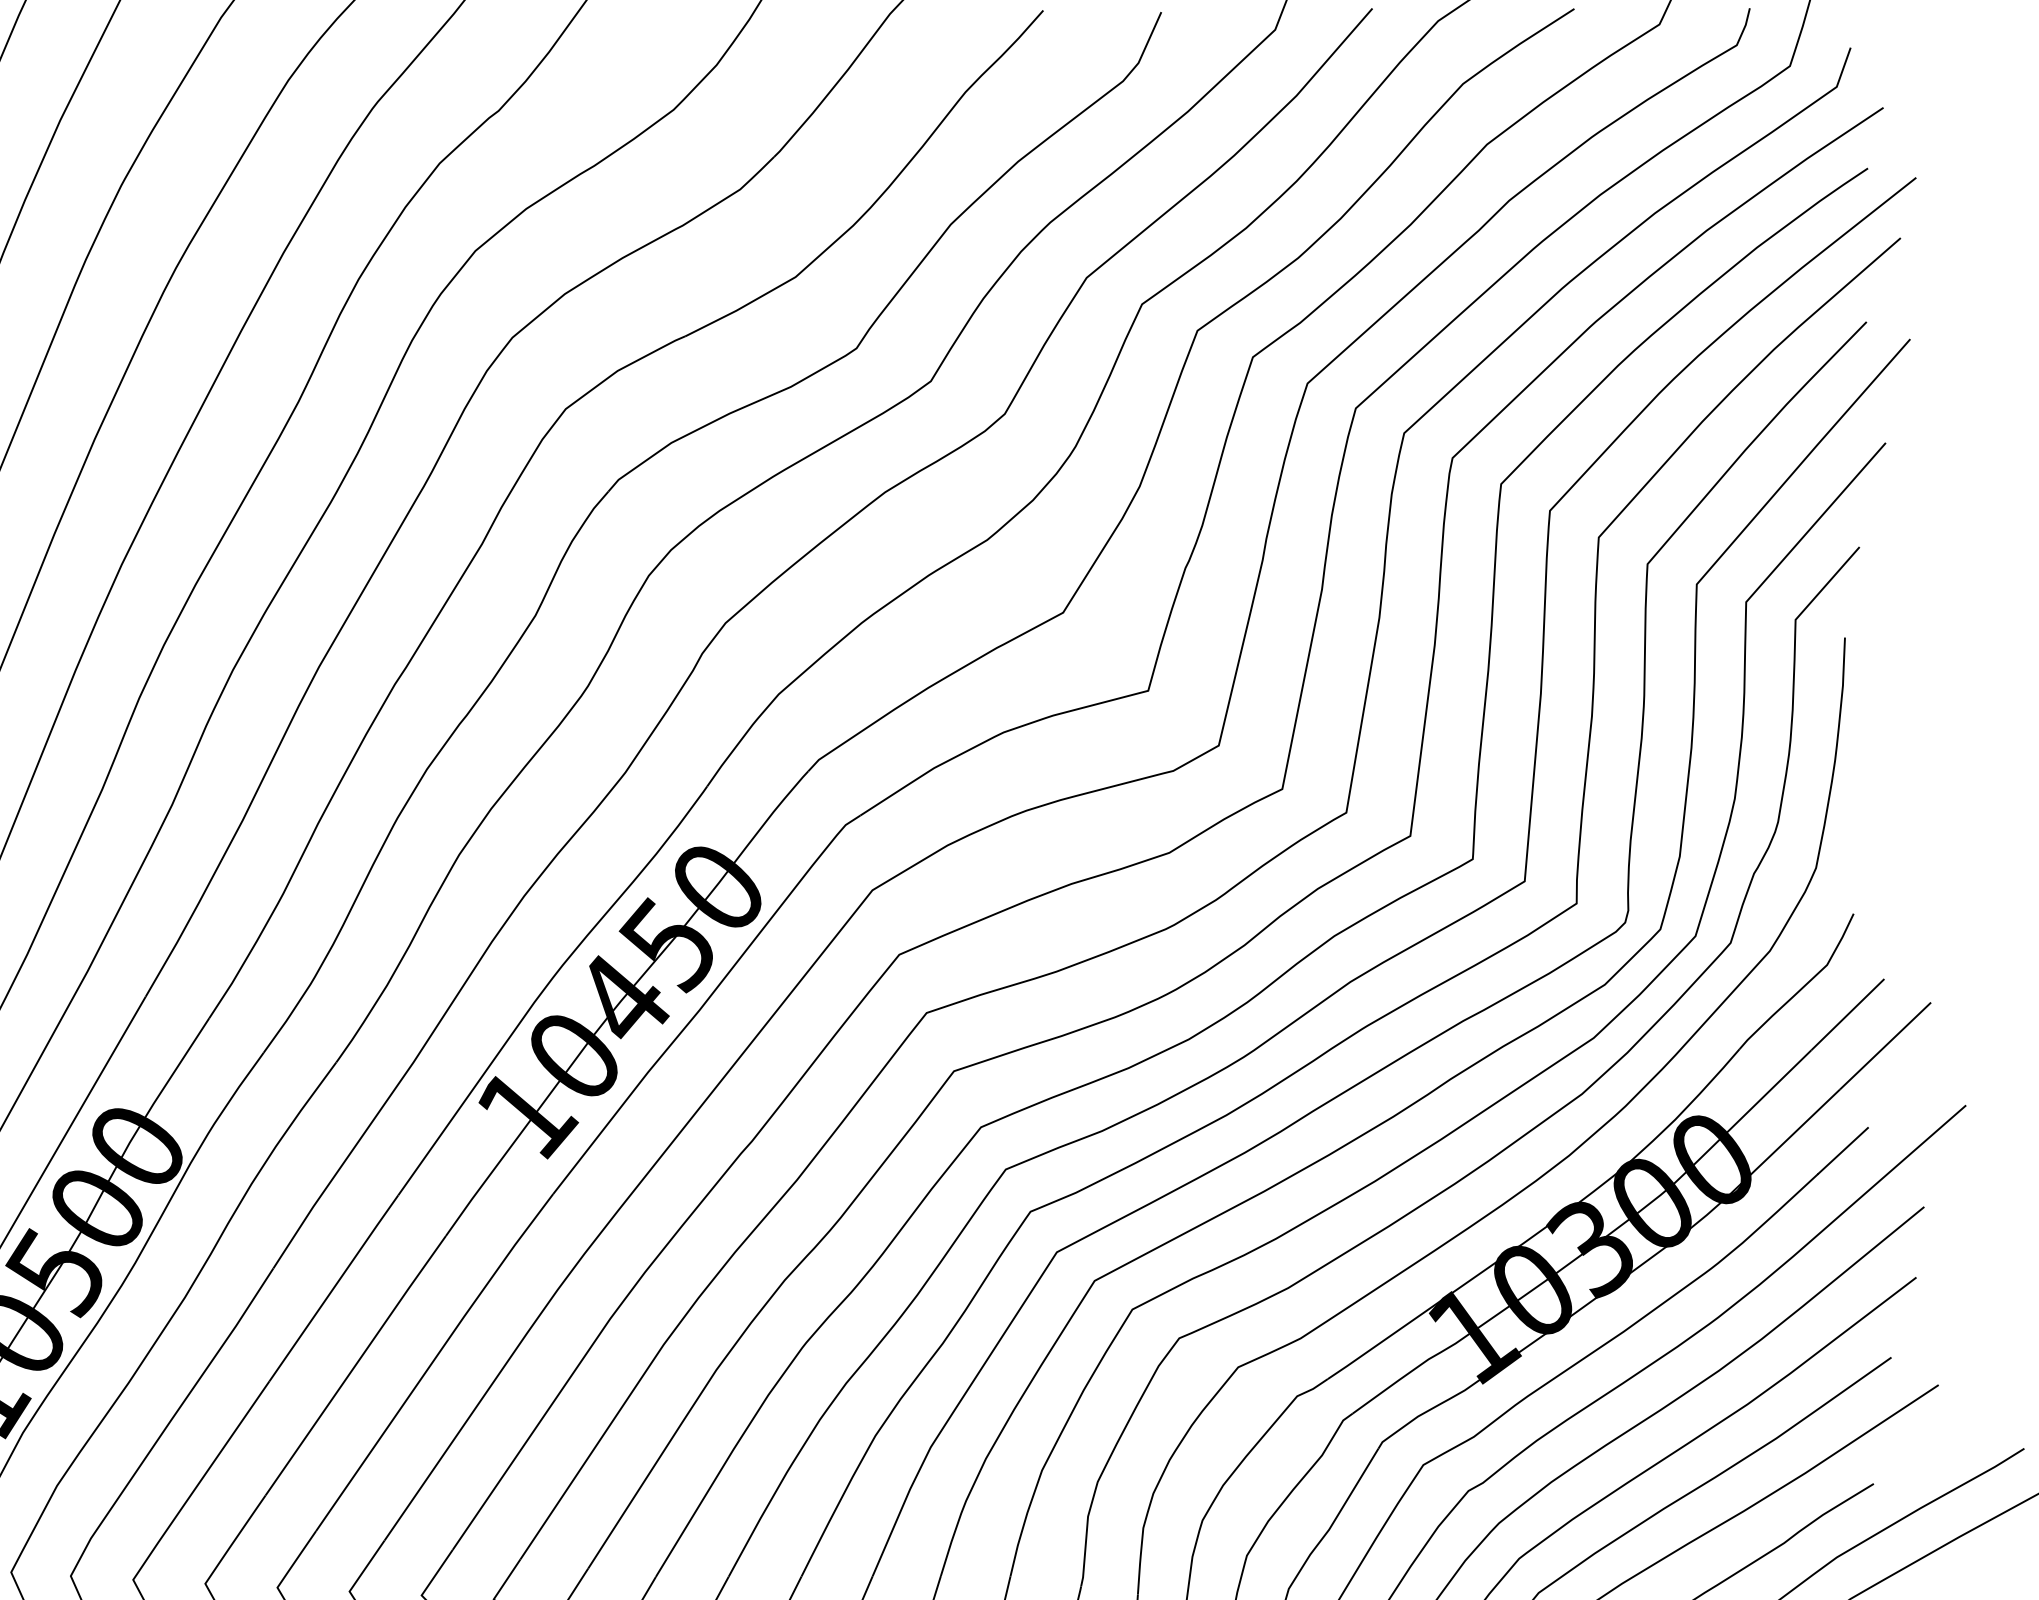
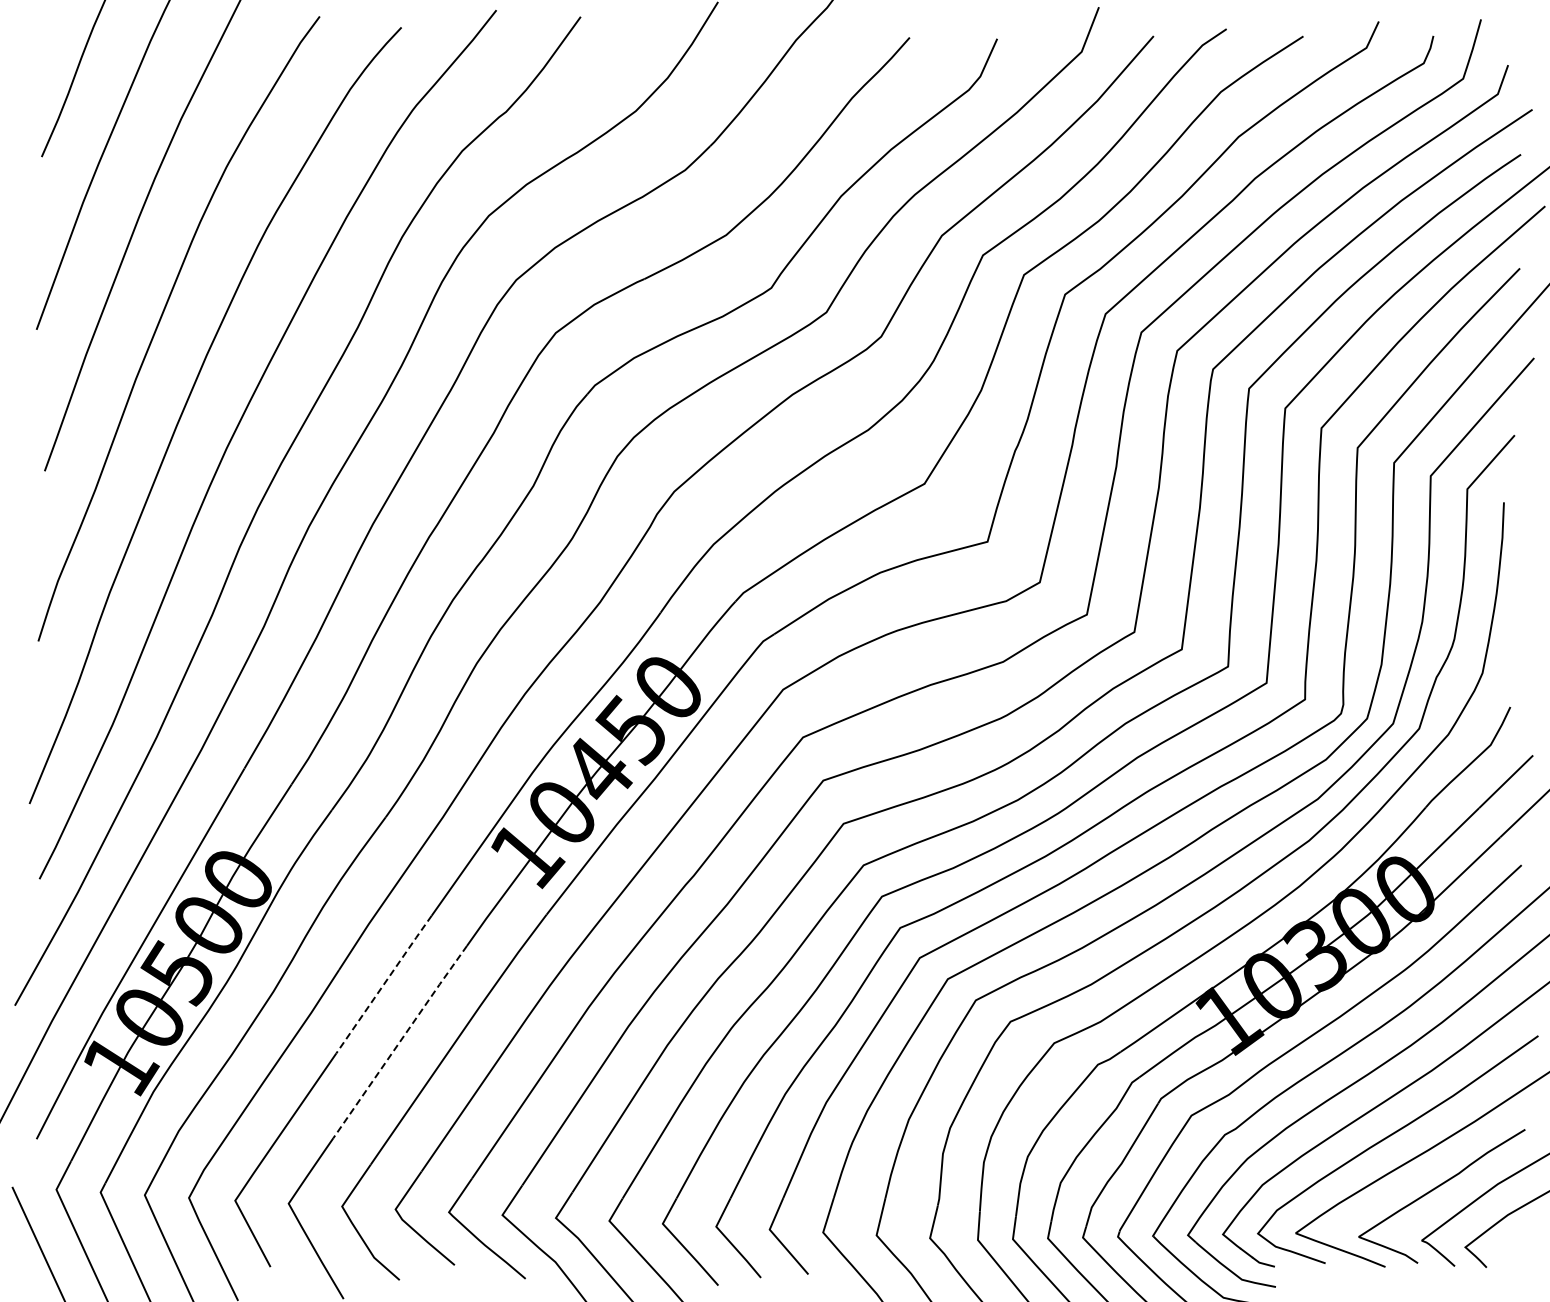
line: (333, 1288) -> (383, 984), solid -> dashed
line: (356, 1365) -> (400, 1041), solid -> dashed

